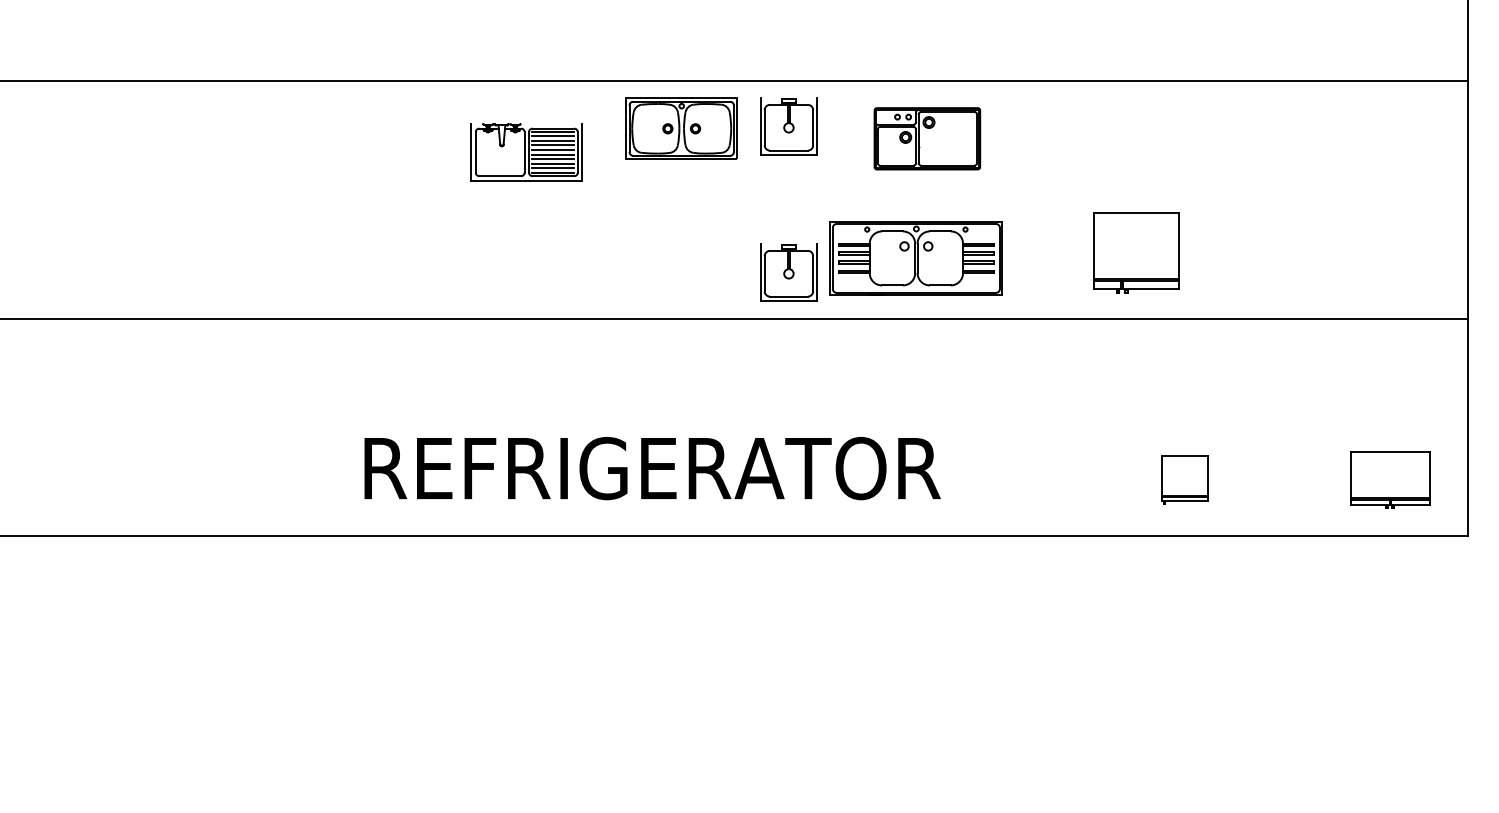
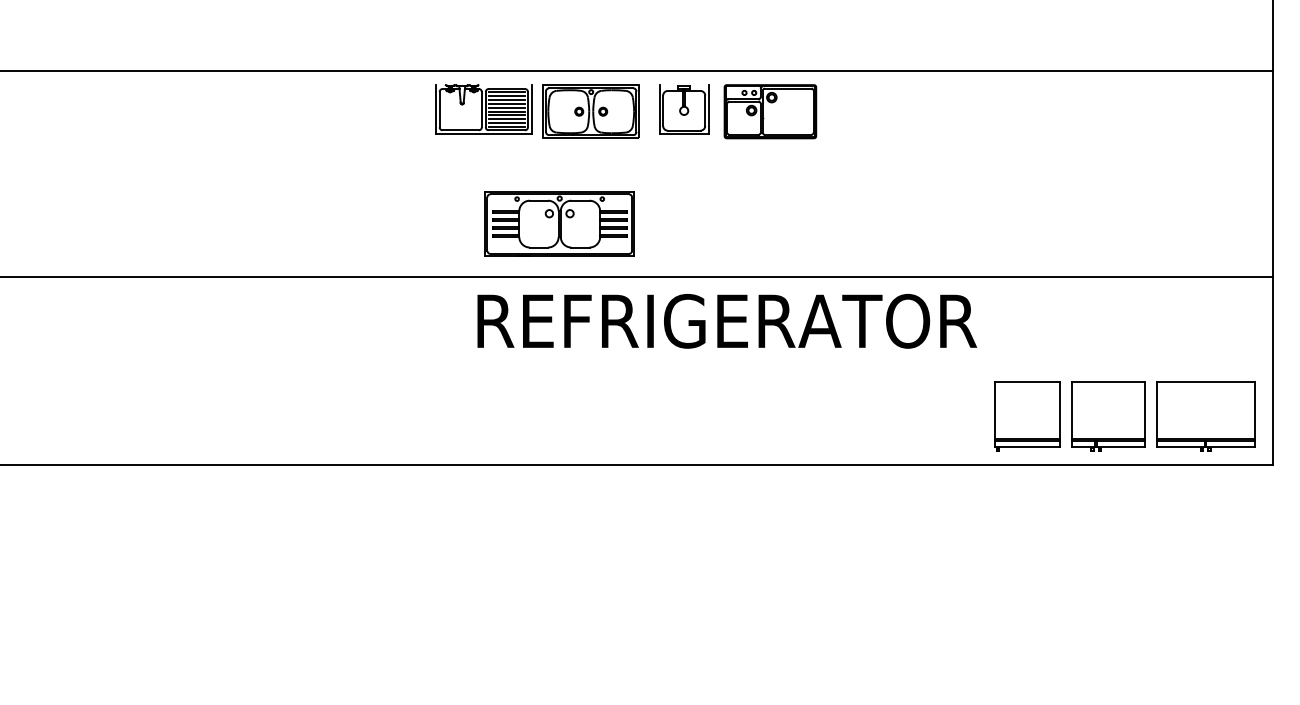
part: (927, 138) -> (770, 111), moved
part: (526, 152) -> (483, 109), moved
part: (1136, 252) -> (1108, 415), moved
part: (915, 258) -> (558, 224), moved
part: (788, 272) -> (683, 236), removed
text: (652, 468) -> (727, 321), moved
part: (1184, 479) -> (1027, 415), size x1.67
part: (1390, 479) -> (1205, 415), size x1.43

